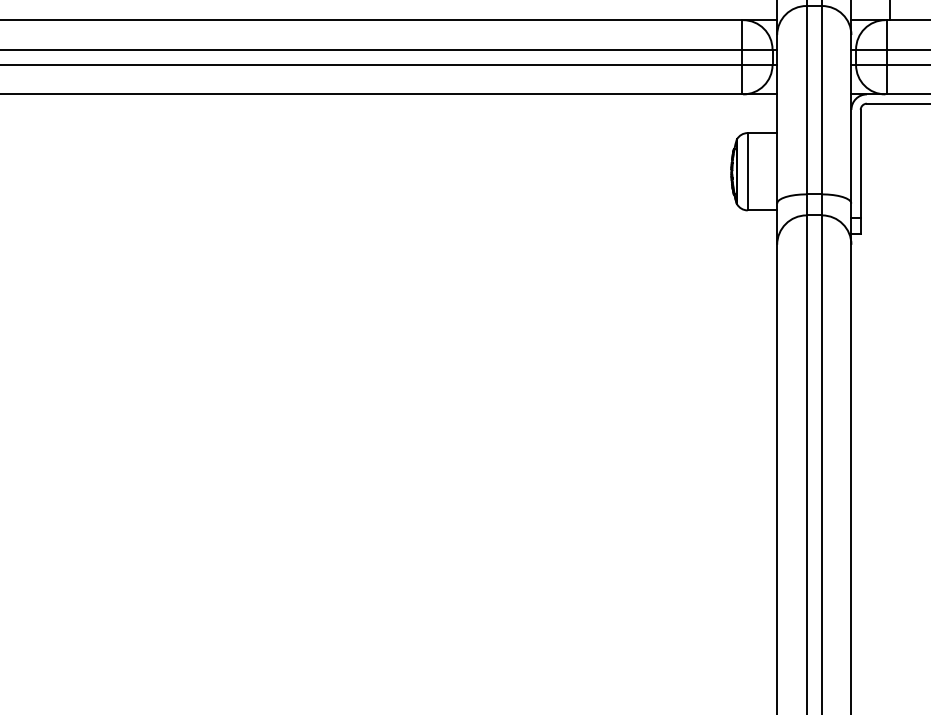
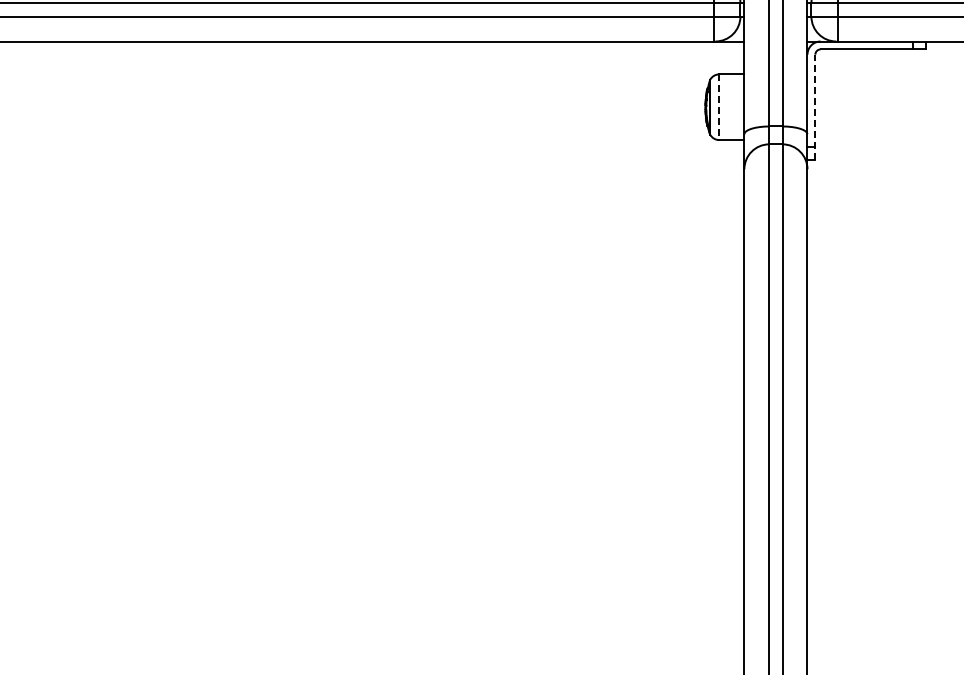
line: (747, 172) -> (719, 107), solid -> dashed
line: (860, 172) -> (815, 107), solid -> dashed

